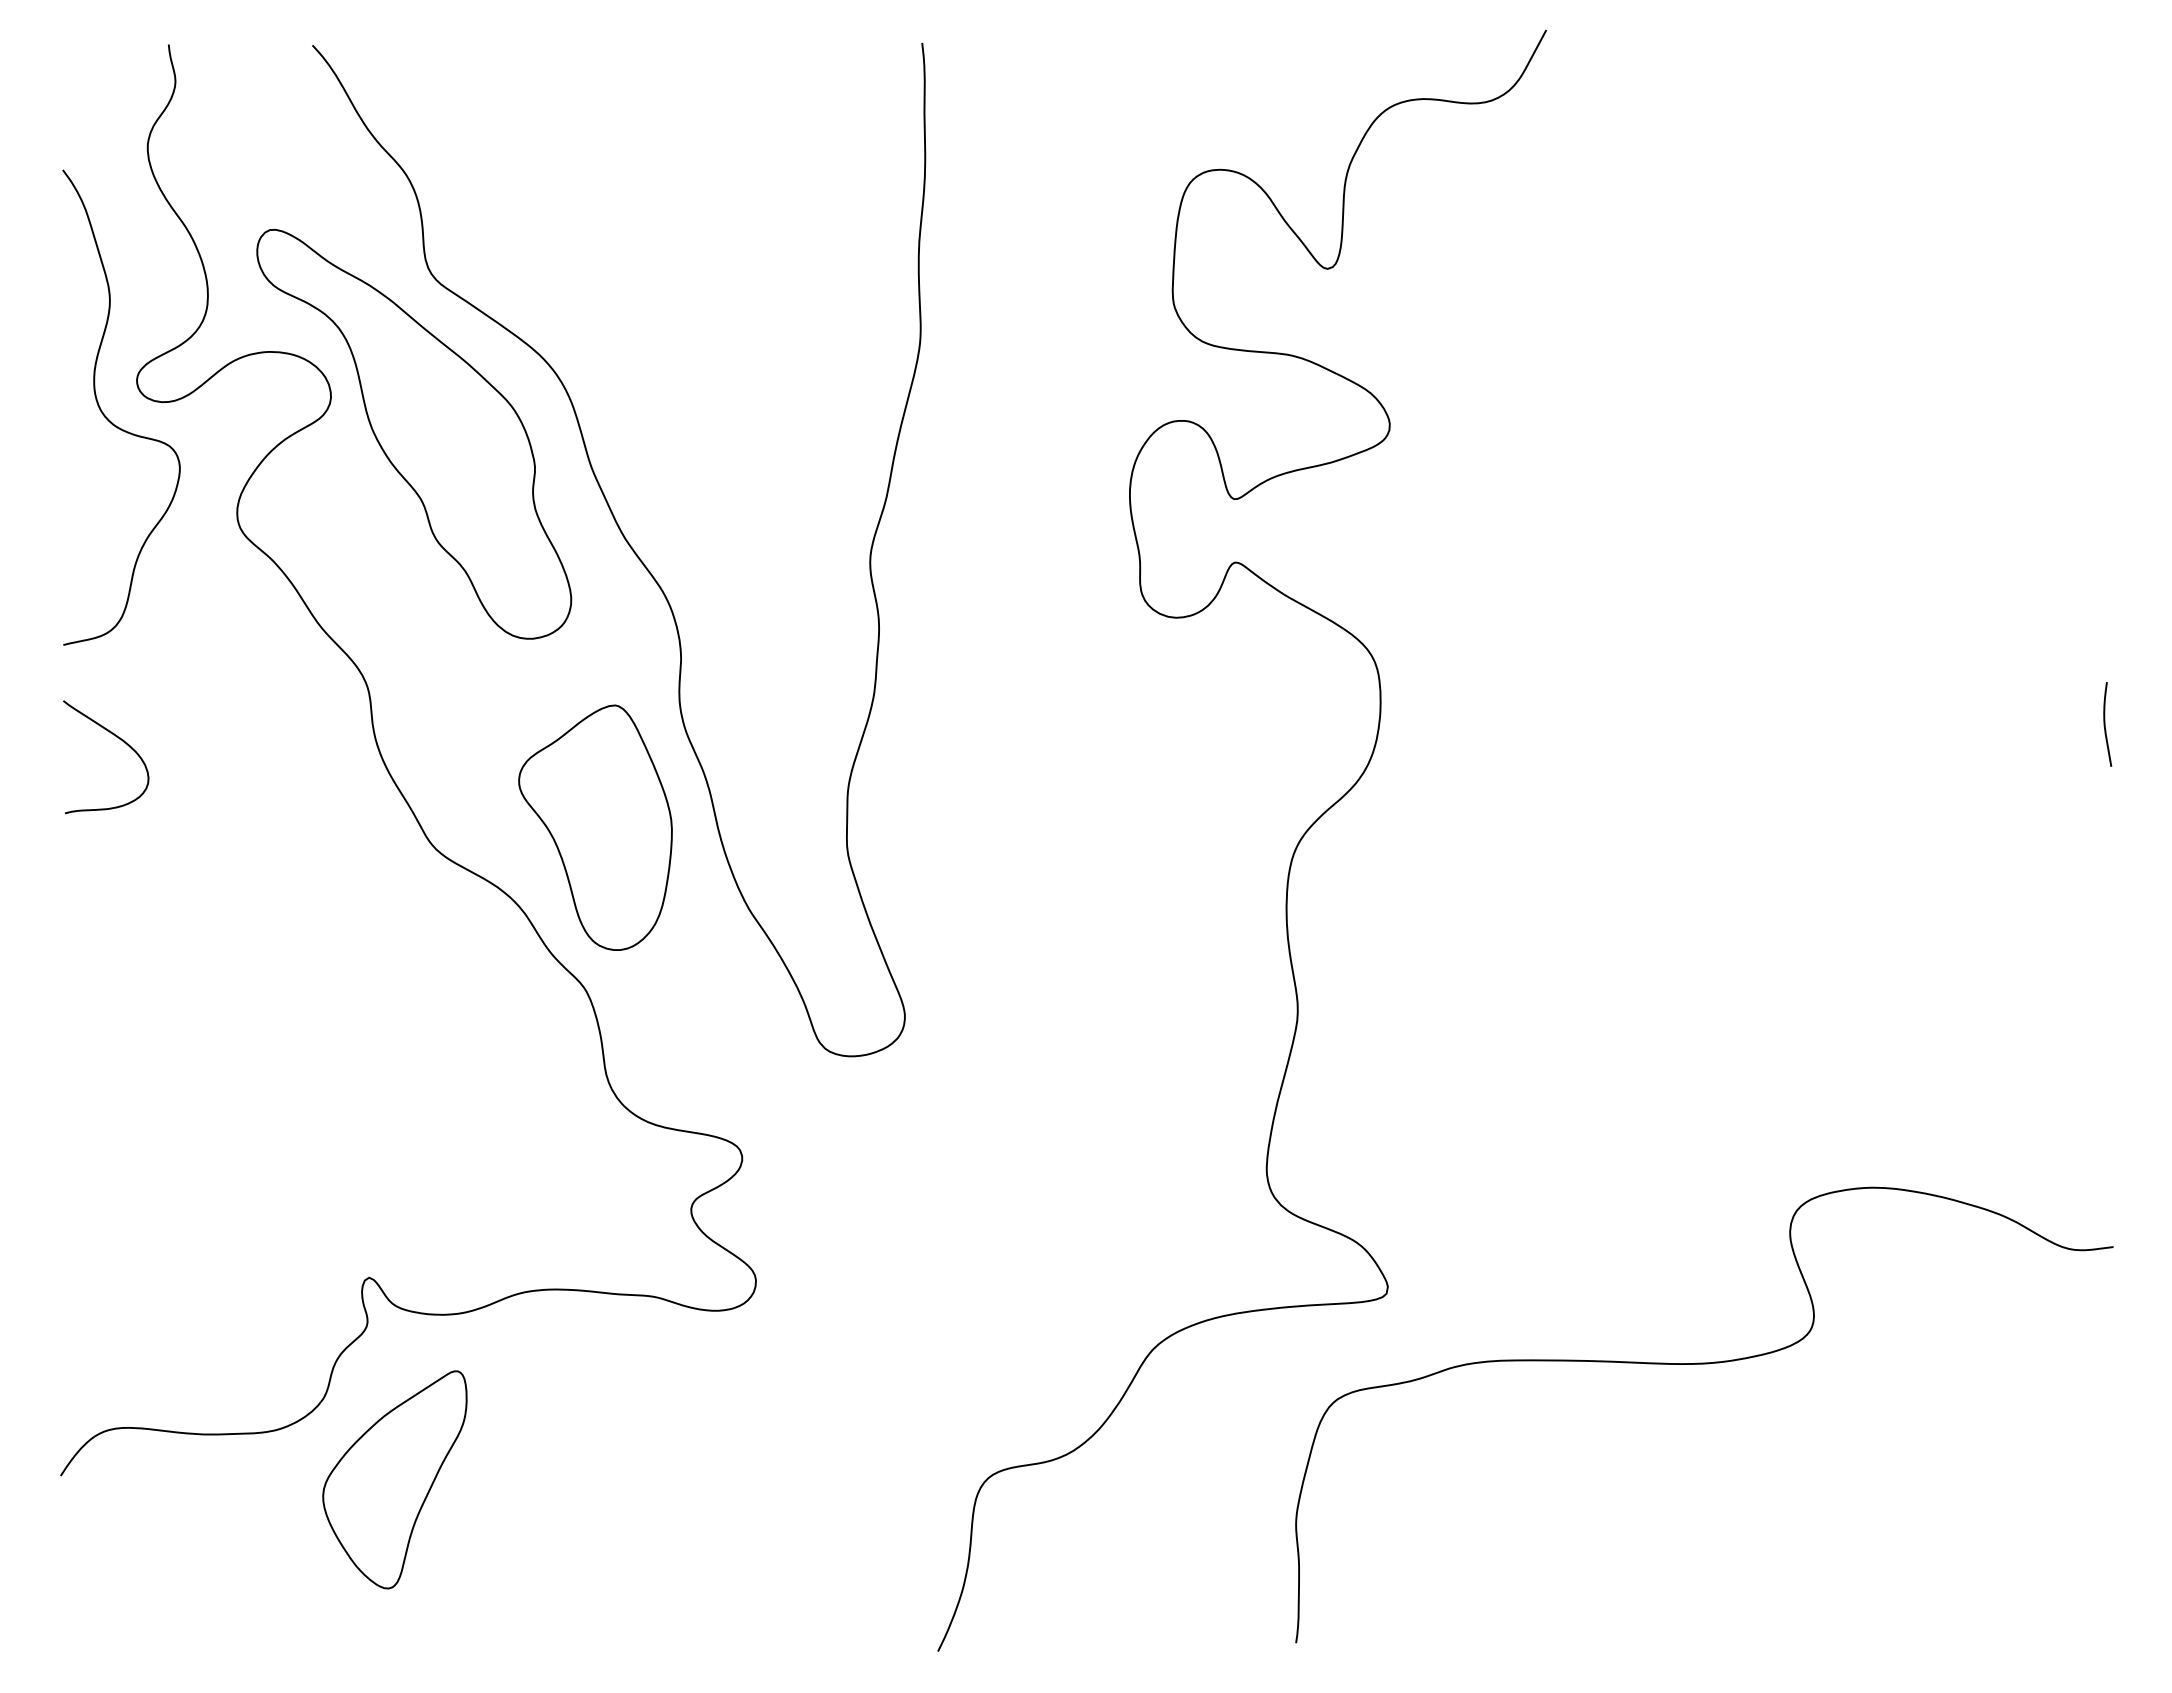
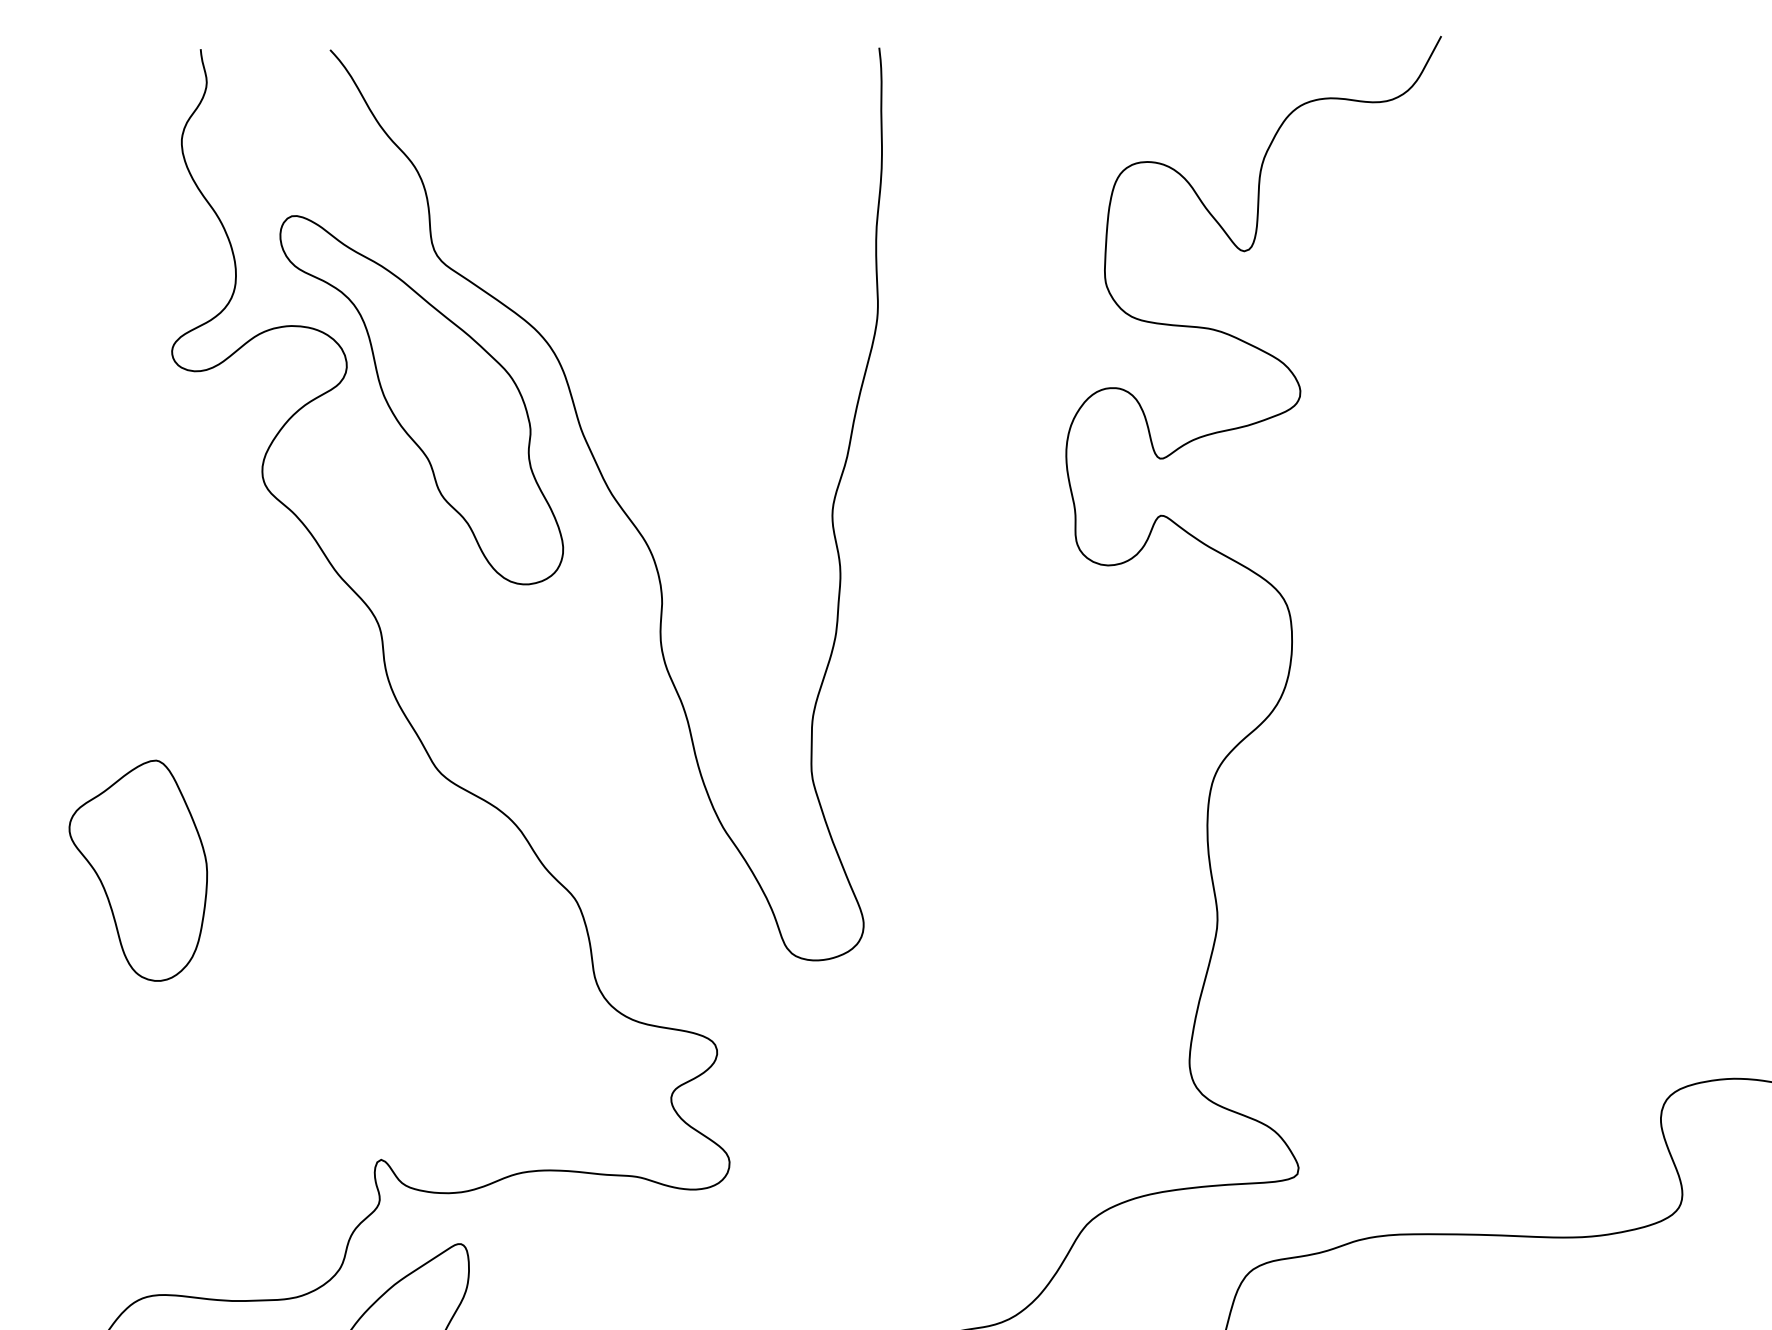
curve: (109, 419) -> (147, 386), removed
curve: (119, 739) -> (156, 675), removed
part: (595, 827) -> (138, 870), moved

